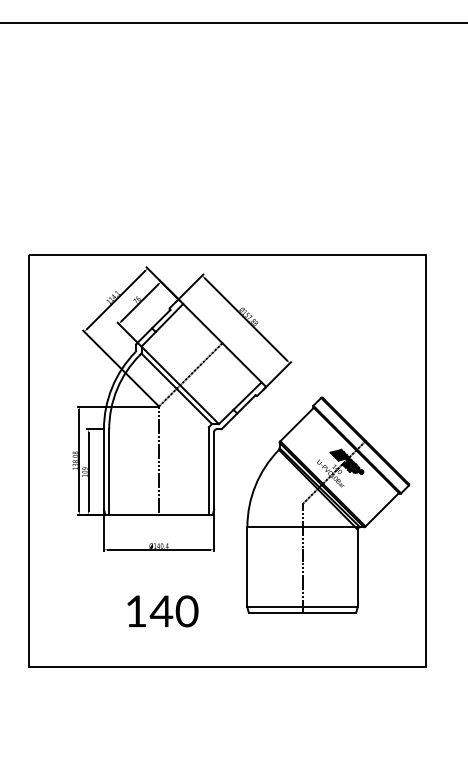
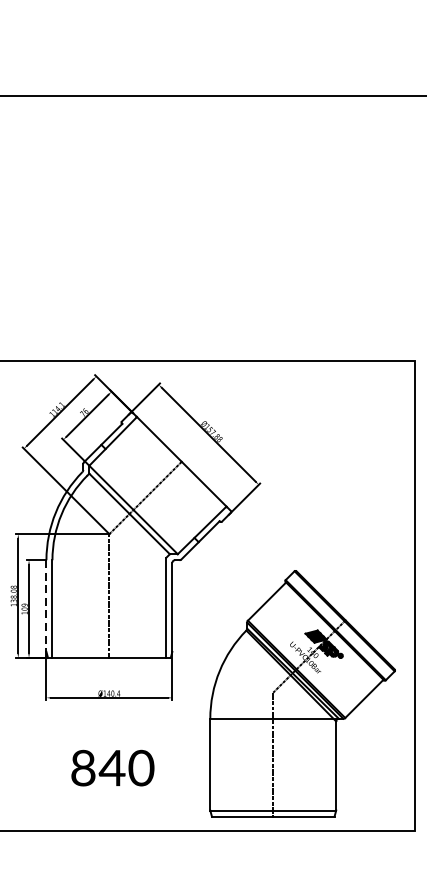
line: (103, 470) -> (45, 607), solid -> dashed
part: (328, 504) -> (302, 692), moved
text: (135, 611) -> (82, 768), 140 -> 840

